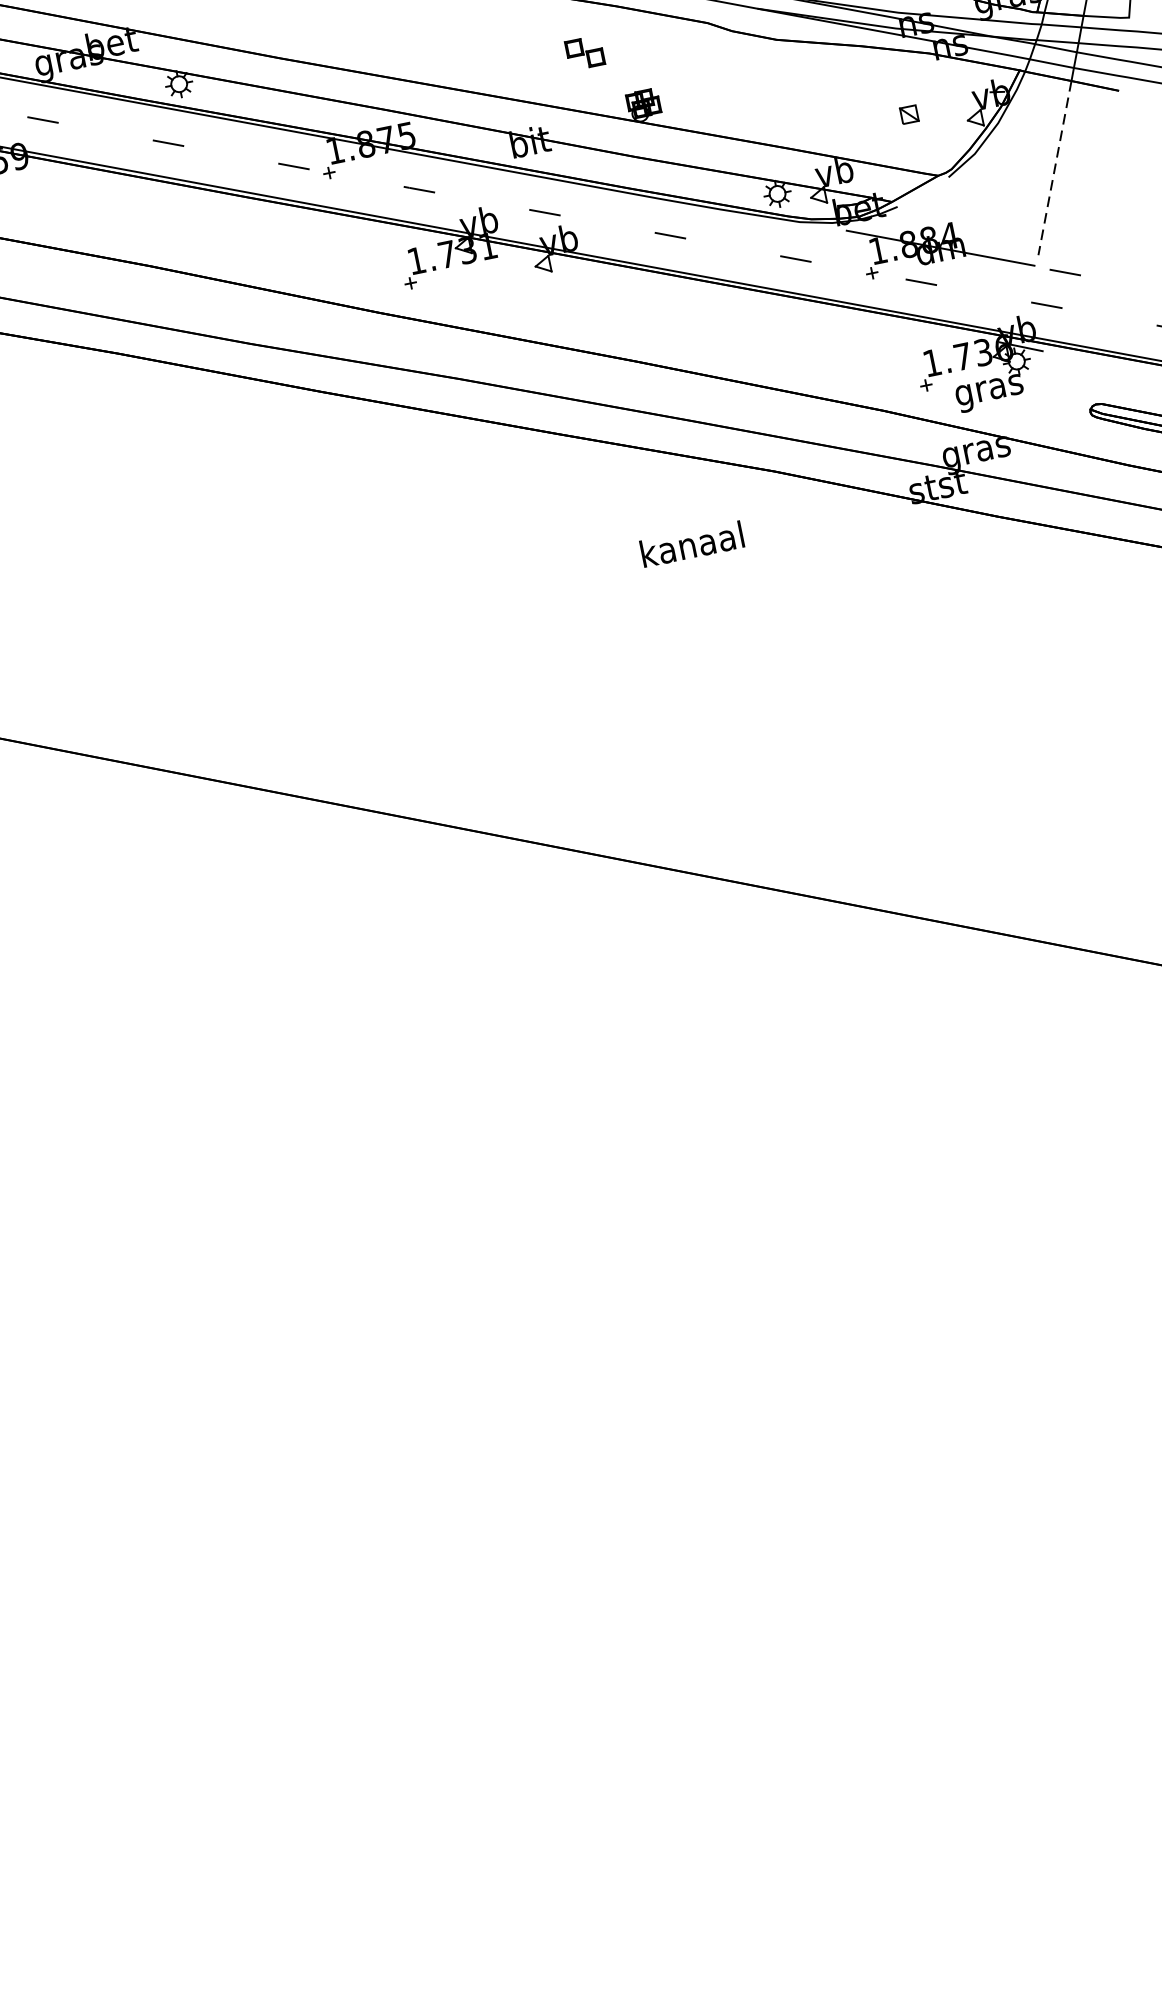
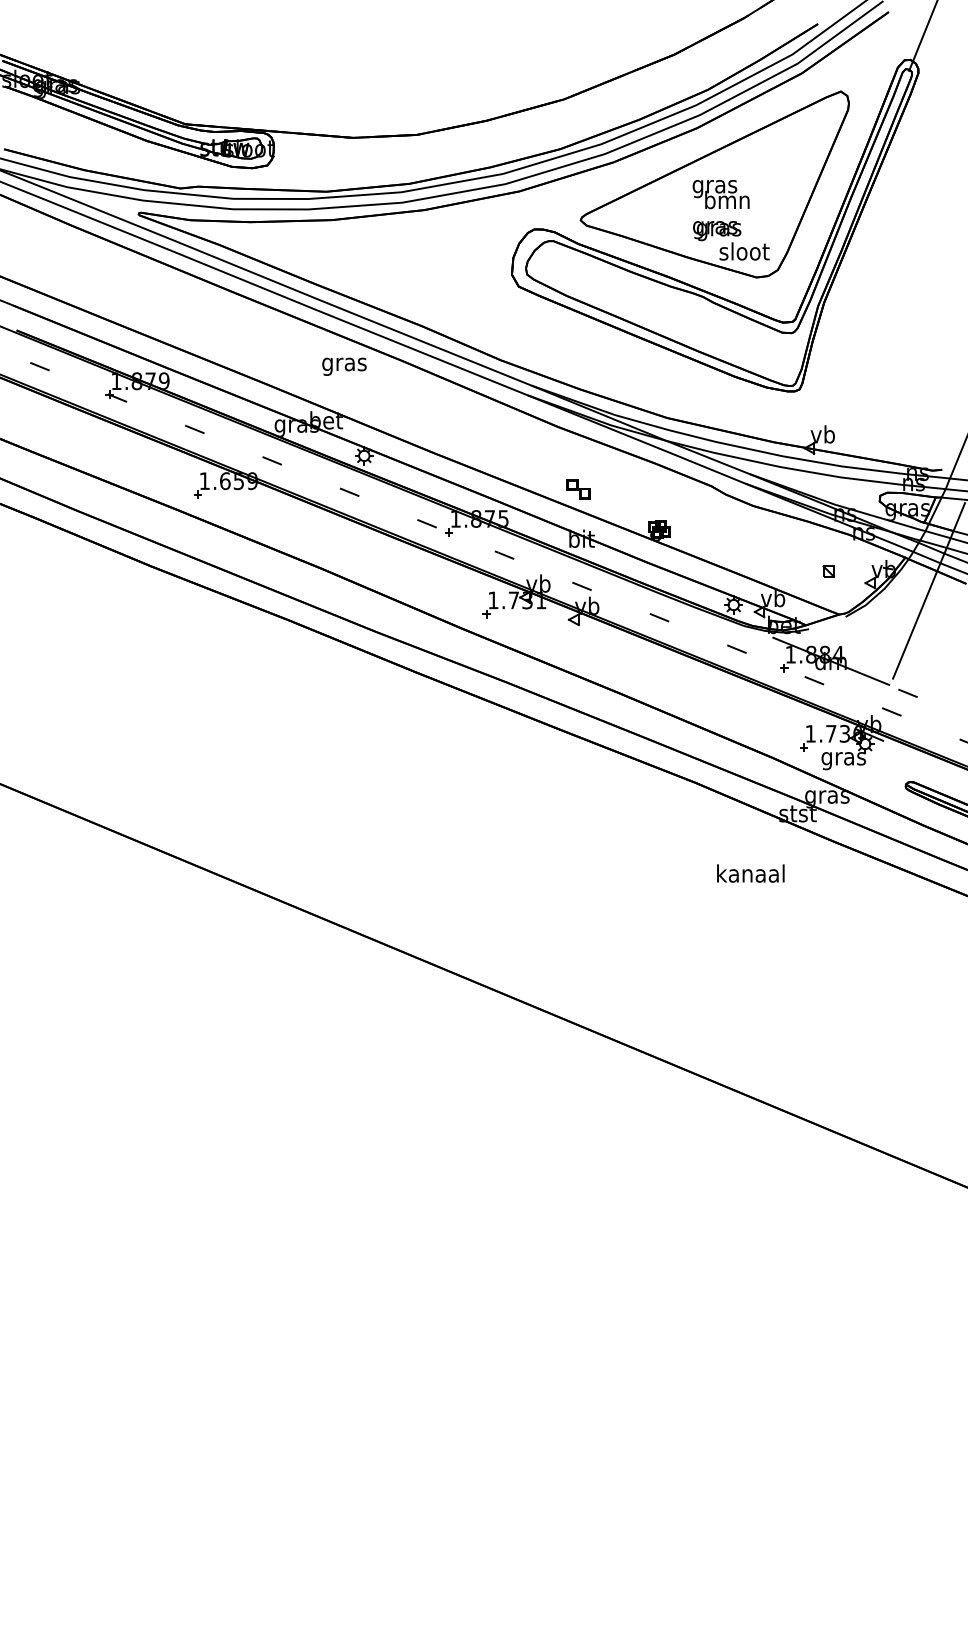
part: (584, 53) -> (578, 489), moved
line: (1054, 169) -> (914, 625), dashed -> solid
text: (691, 544) -> (750, 873), moved

